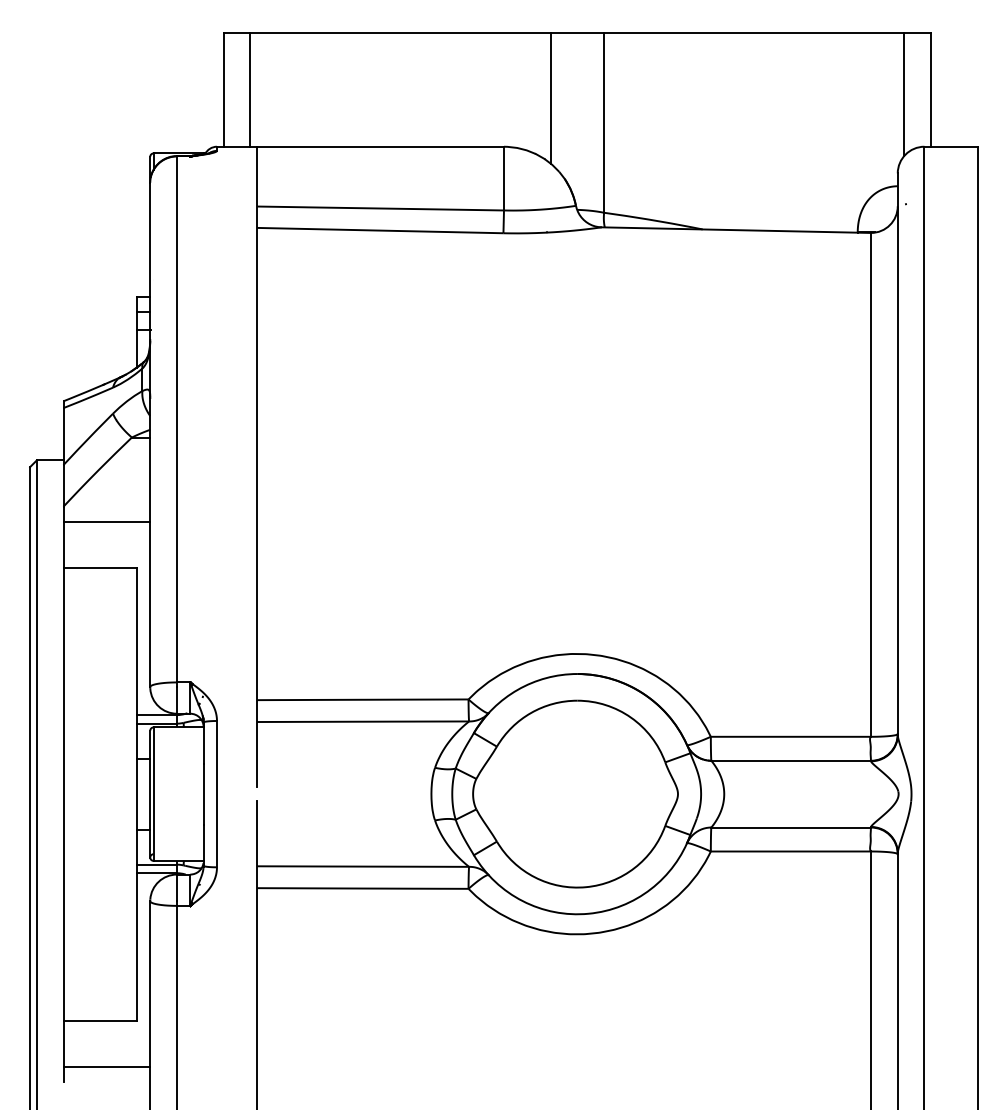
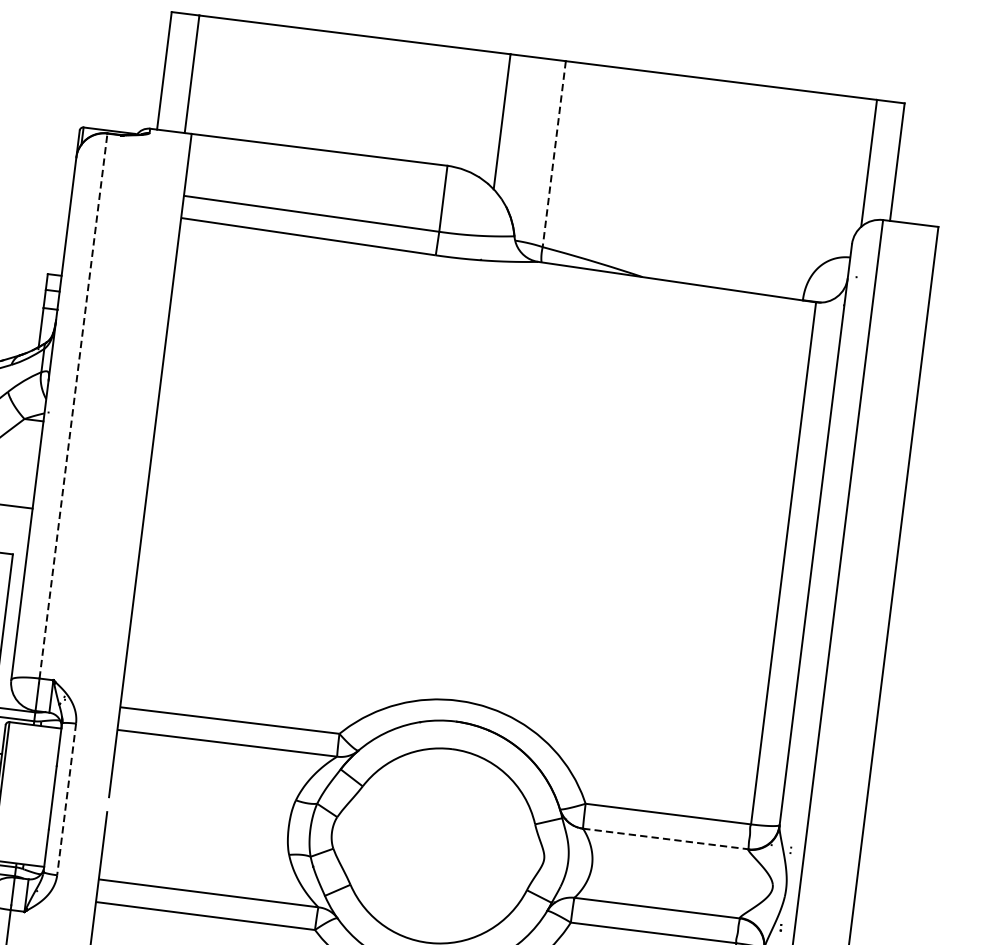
line: (604, 123) -> (554, 154), solid -> dashed
line: (176, 419) -> (73, 406), solid -> dashed
line: (791, 760) -> (666, 838), solid -> dashed
line: (217, 794) -> (67, 799), solid -> dashed

